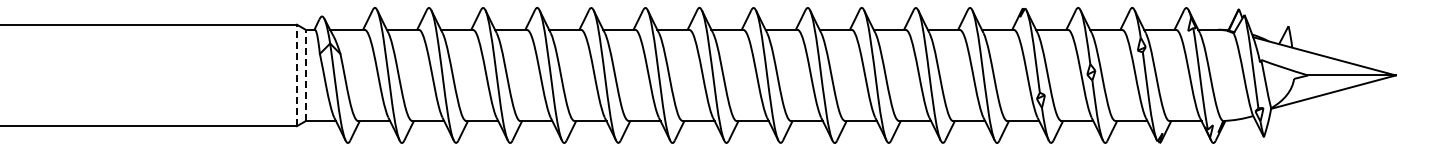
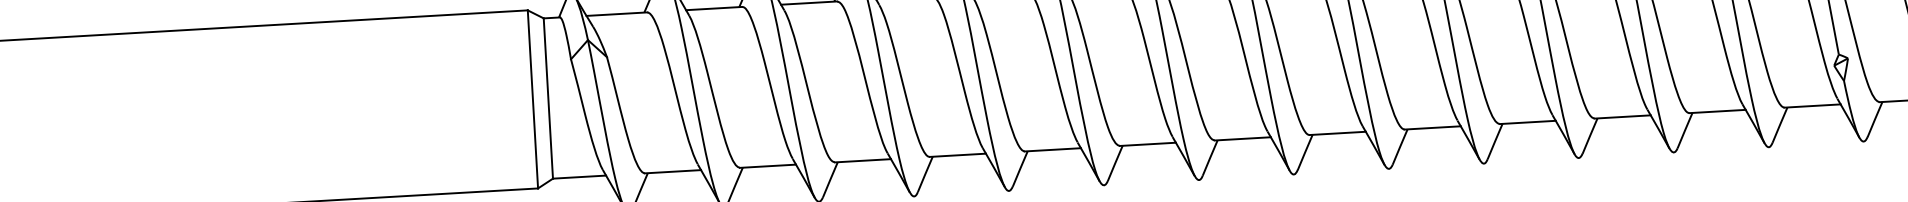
line: (296, 75) -> (532, 99), dashed -> solid
line: (305, 75) -> (547, 98), dashed -> solid

